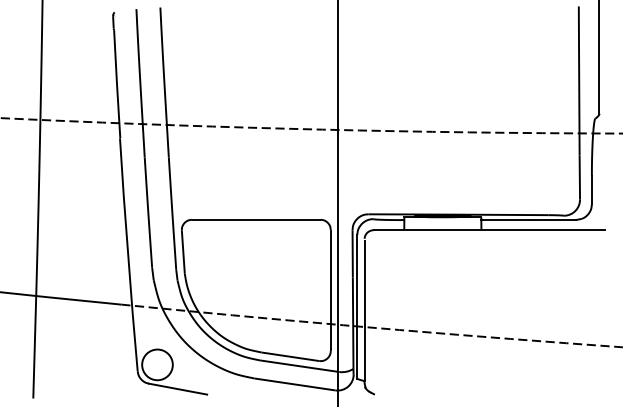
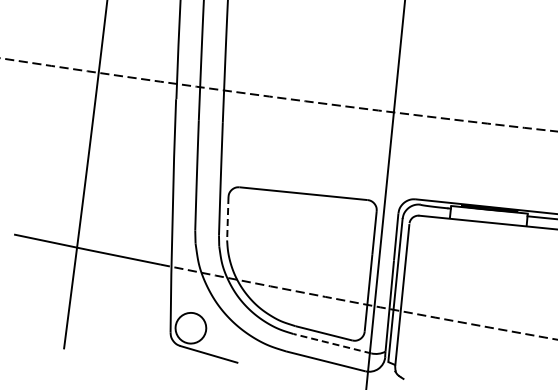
line: (183, 252) -> (227, 218), solid -> dashed
line: (299, 366) -> (332, 343), solid -> dashed

